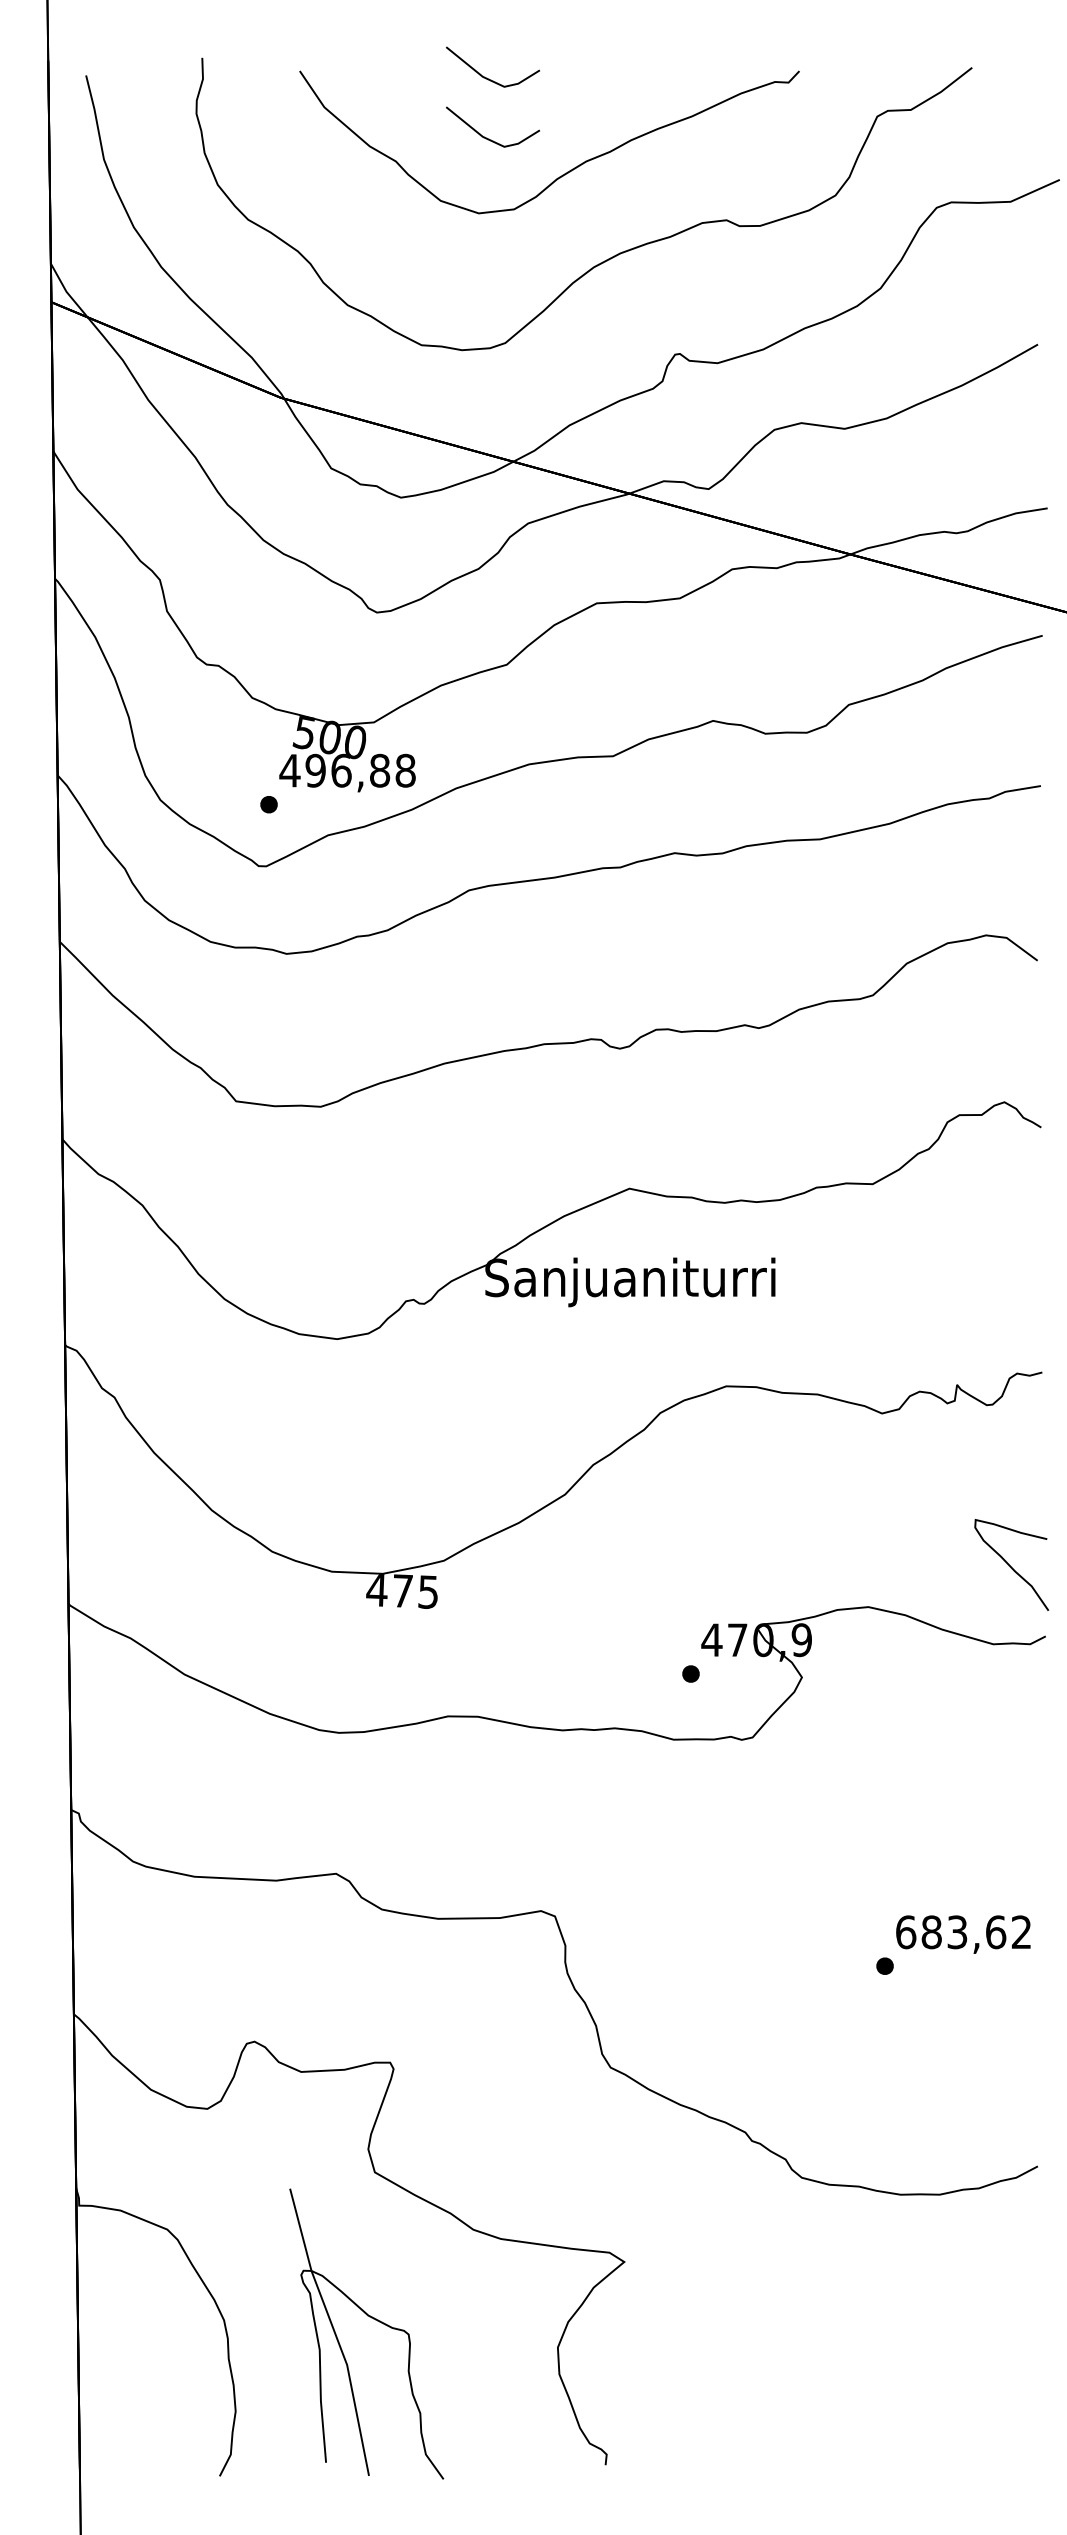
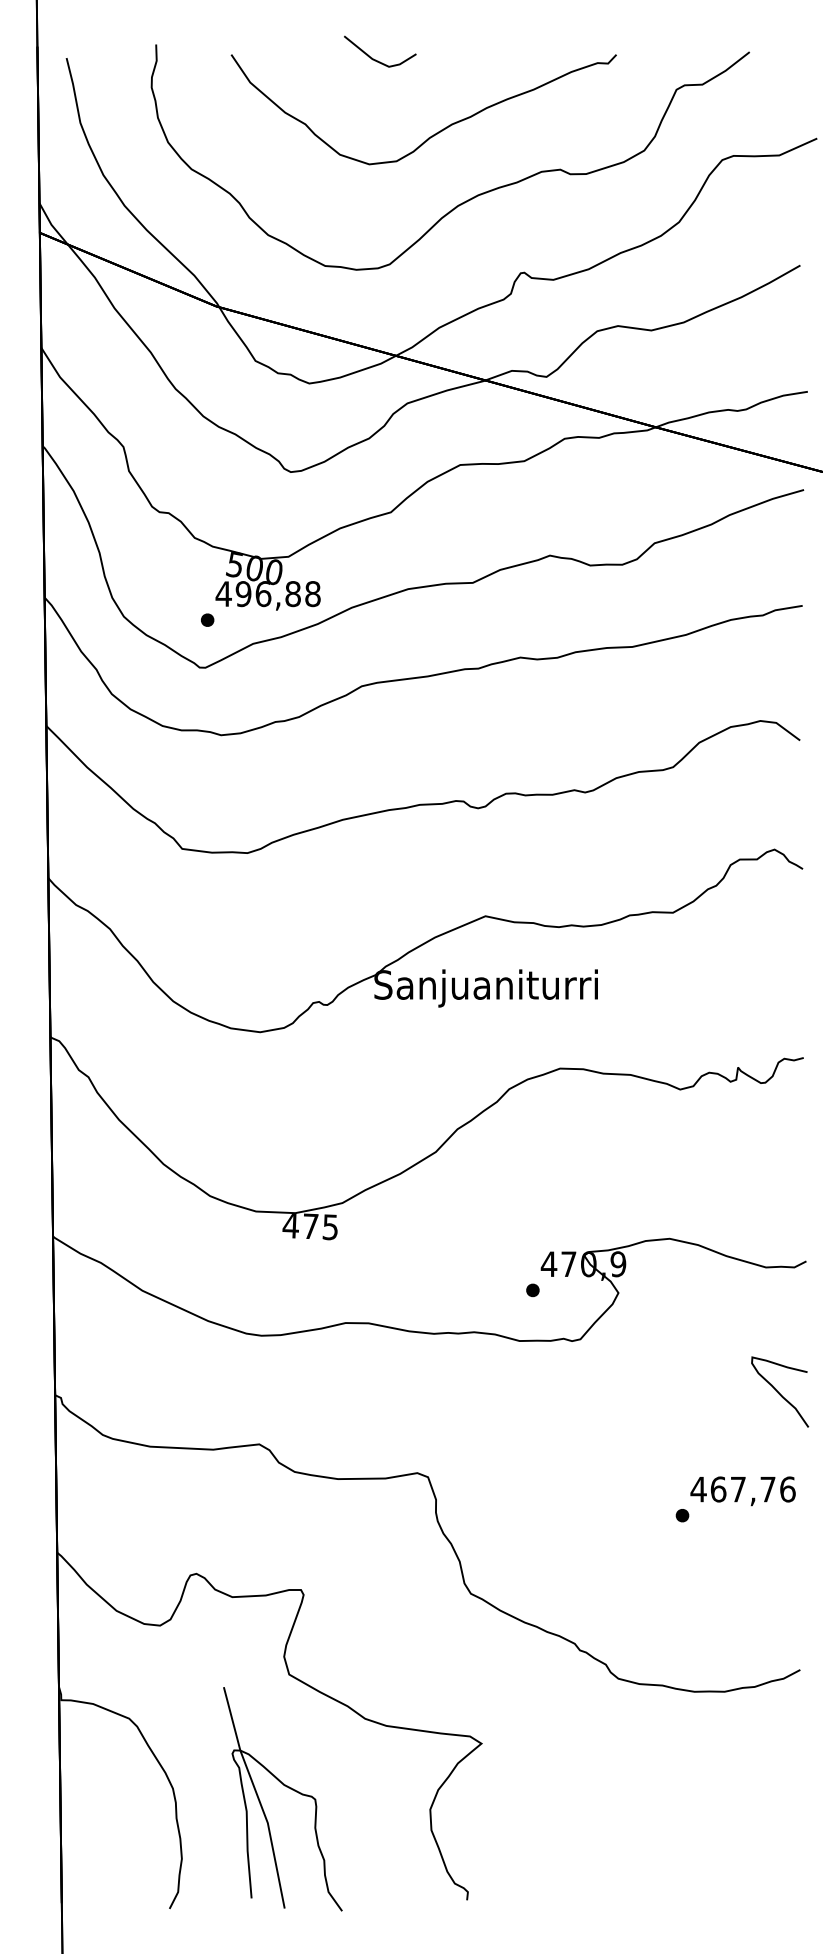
line: (489, 138) -> (377, 106), removed
curve: (1010, 1565) -> (779, 1392), moved
text: (963, 1932) -> (742, 1489), 683,62 -> 467,76

